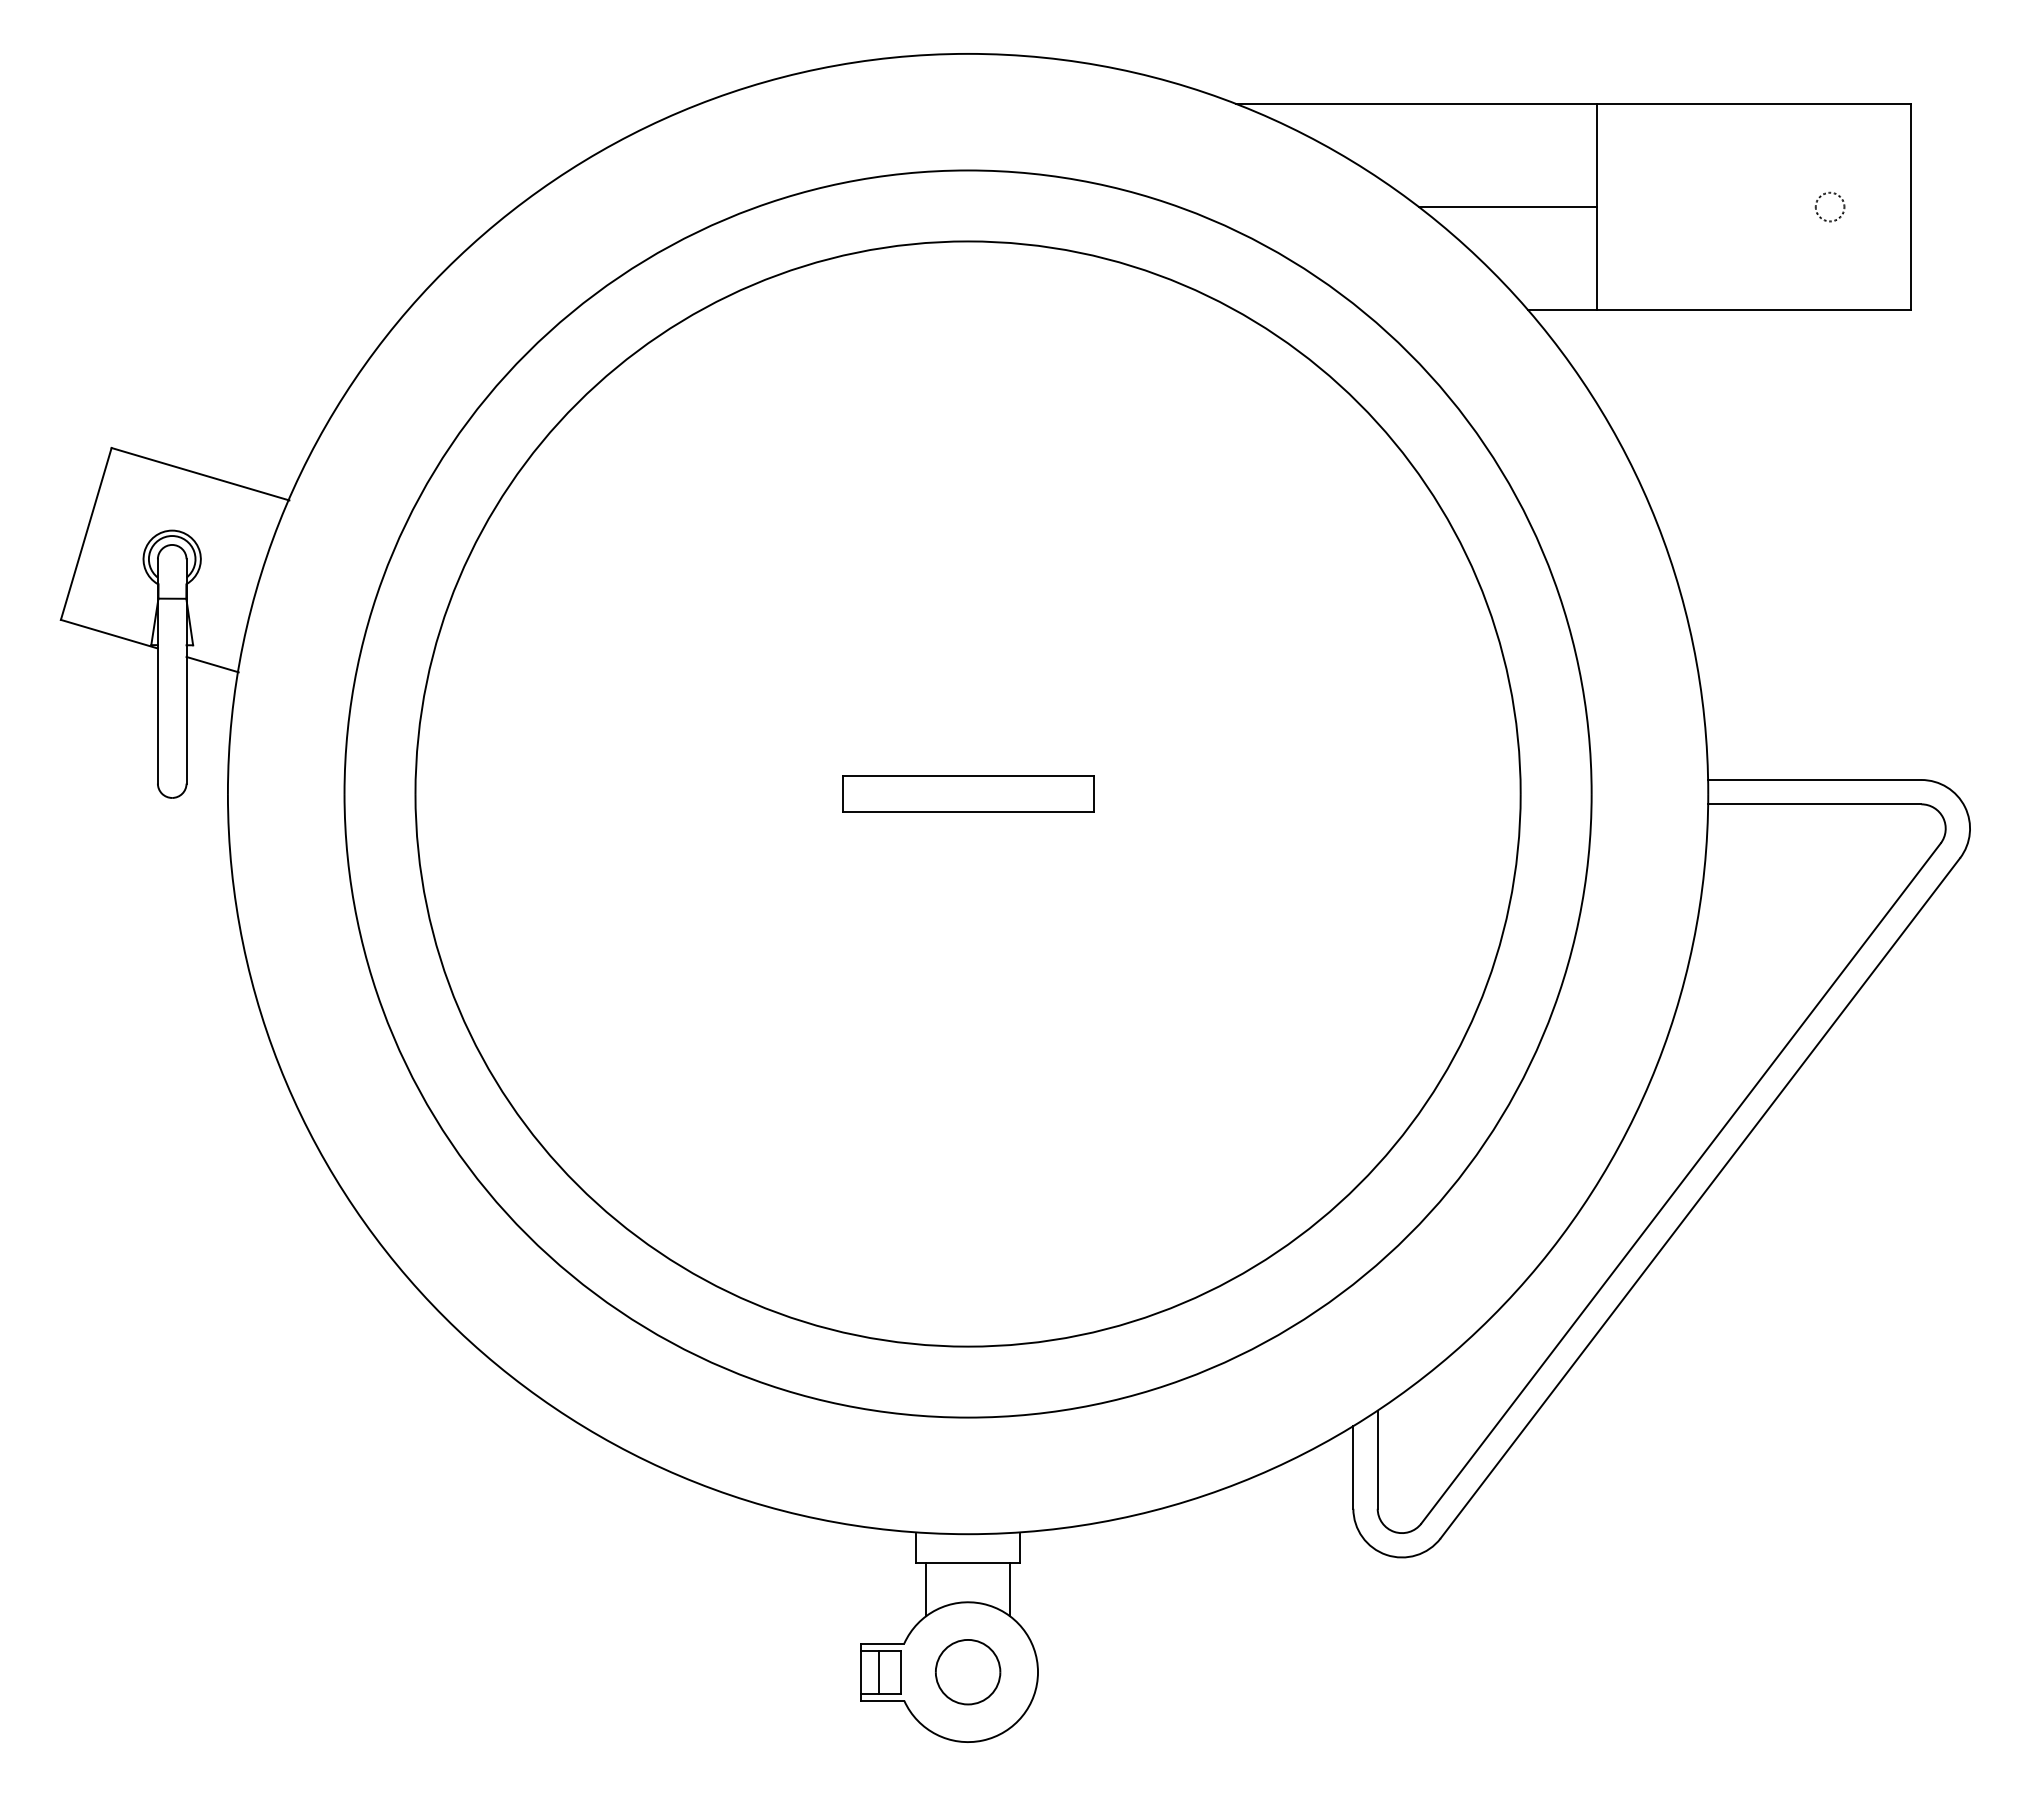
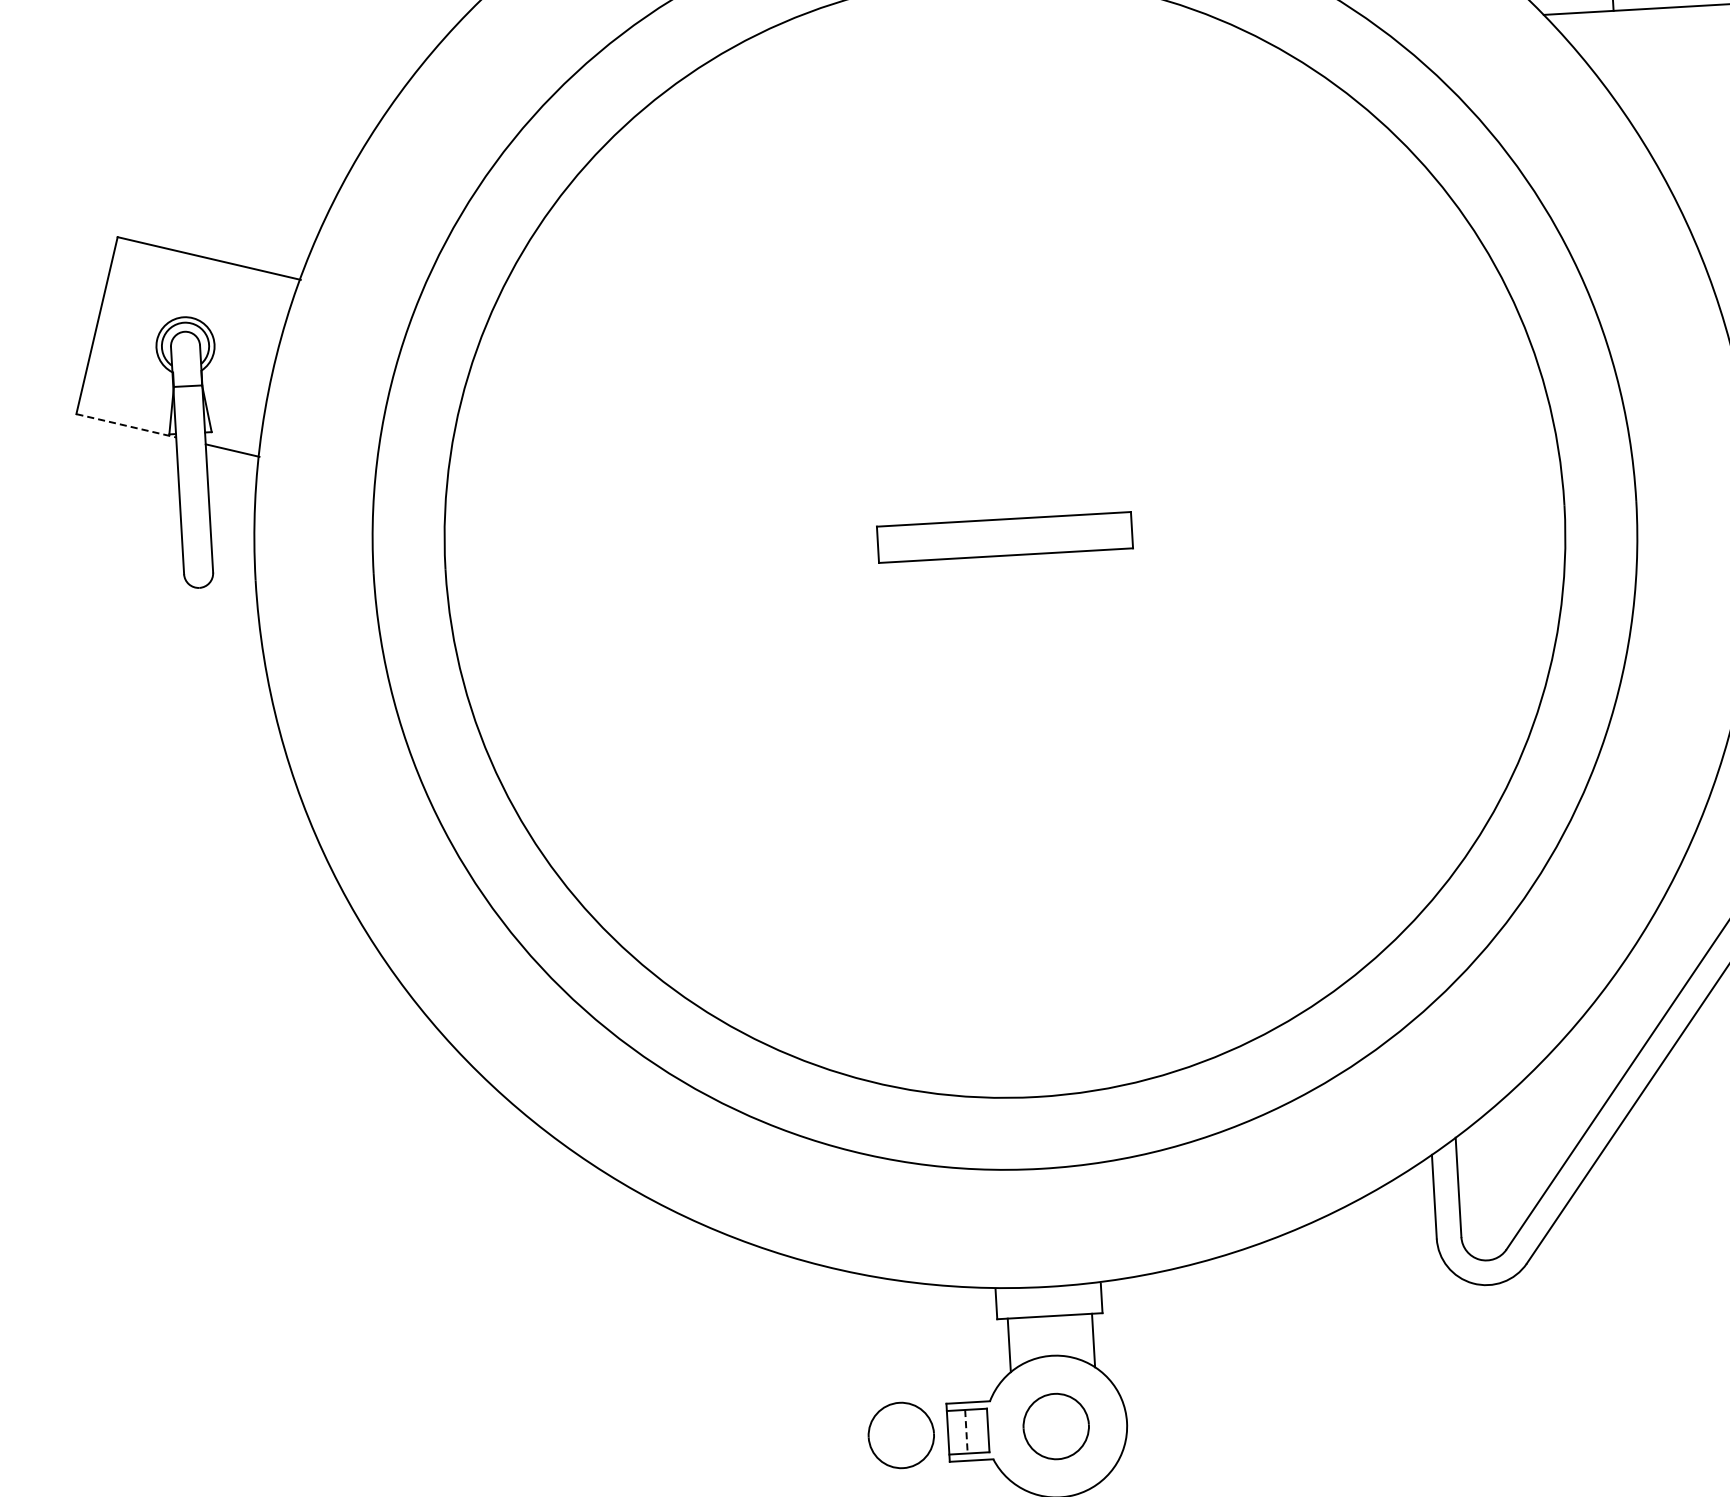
line: (109, 634) -> (126, 426), solid -> dashed
part: (815, 1672) -> (901, 1435), added
line: (879, 1672) -> (966, 1432), solid -> dashed

